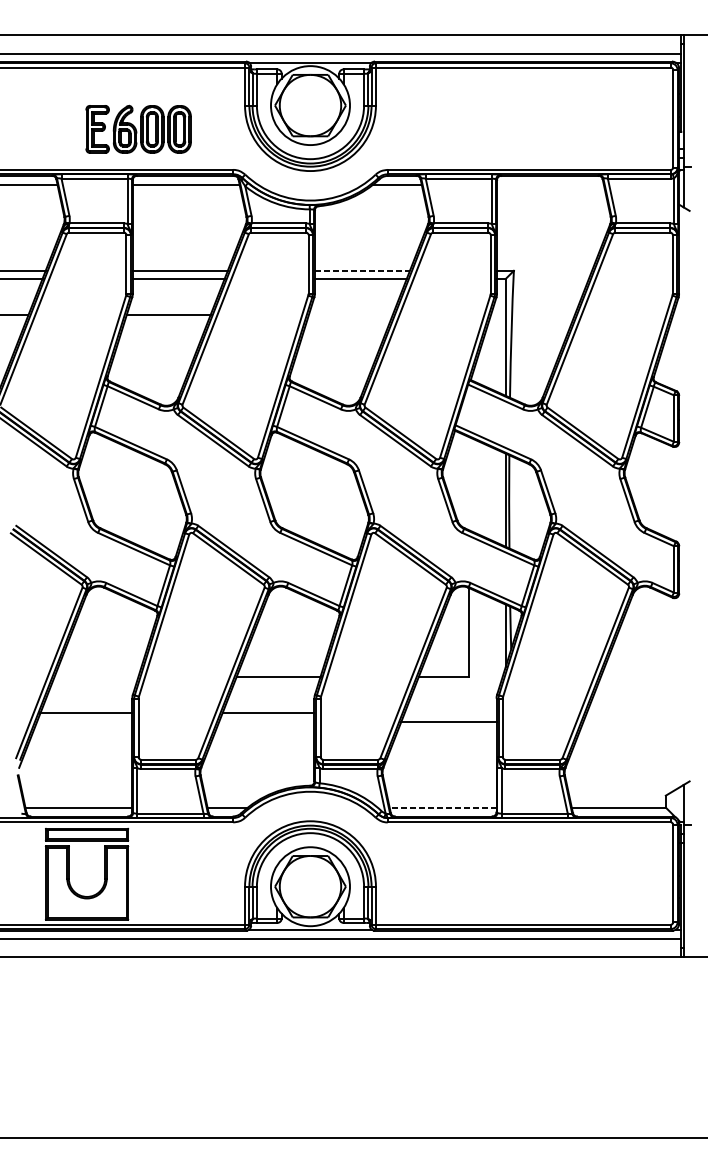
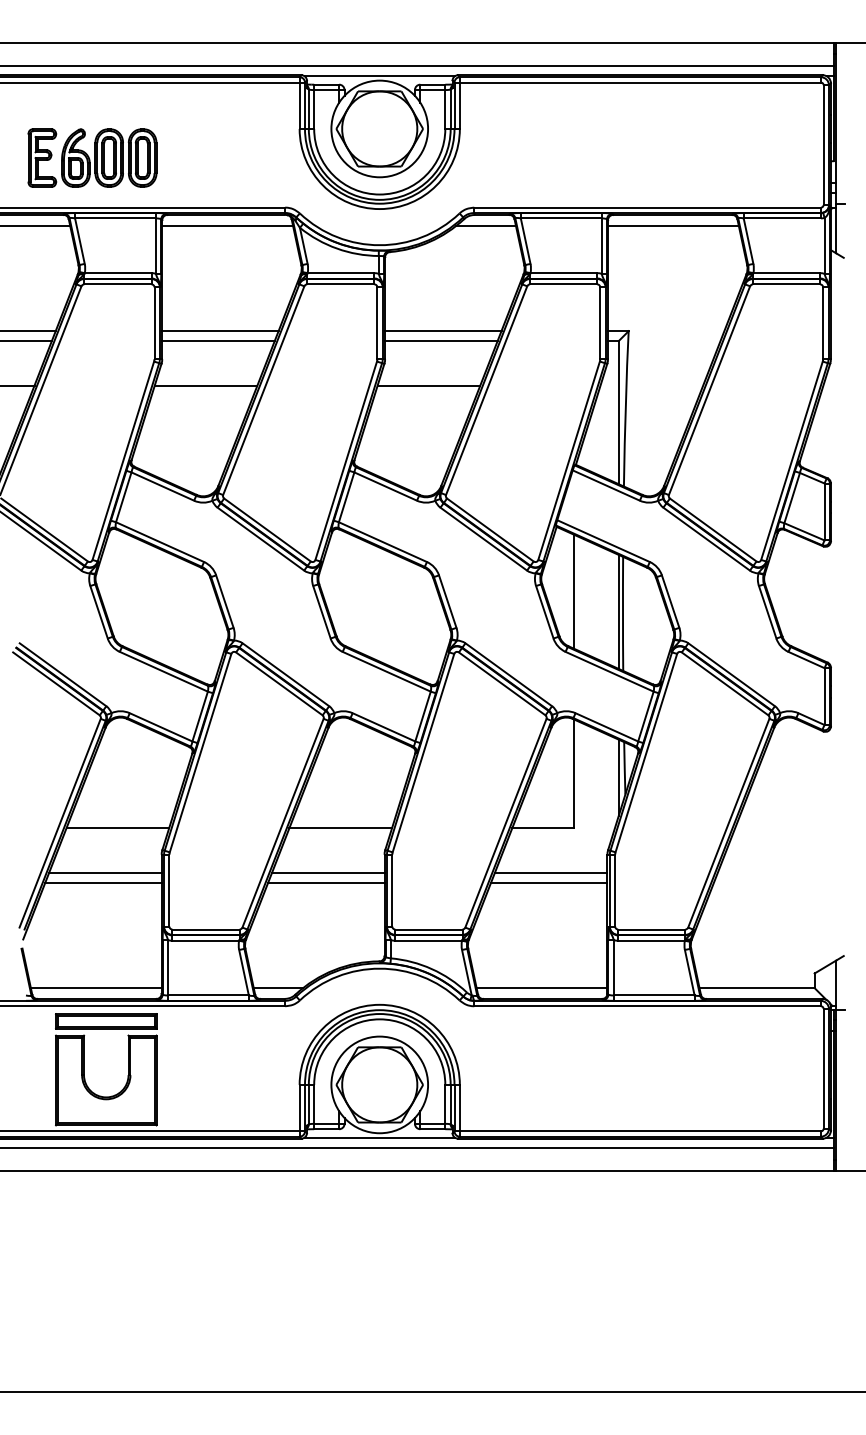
part: (138, 128) -> (92, 157), moved
line: (550, 184) -> (673, 225), added
line: (362, 271) -> (443, 331), dashed -> solid
line: (350, 315) -> (428, 385), added
line: (469, 483) -> (574, 591), added
line: (96, 677) -> (117, 828), added
line: (450, 713) -> (550, 872), added
line: (84, 721) -> (103, 882), added
line: (266, 721) -> (326, 882), added
line: (442, 807) -> (541, 988), dashed -> solid

